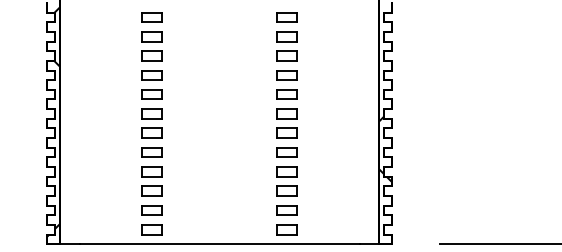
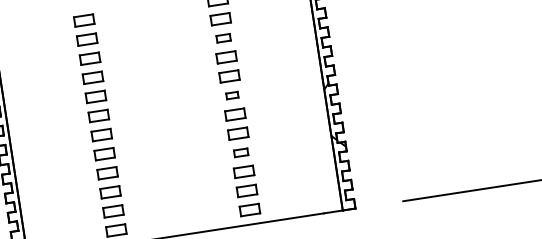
part: (286, 55) -> (222, 37), size x0.7
part: (286, 113) -> (231, 95), size x0.6
part: (286, 171) -> (240, 152), size x0.7

